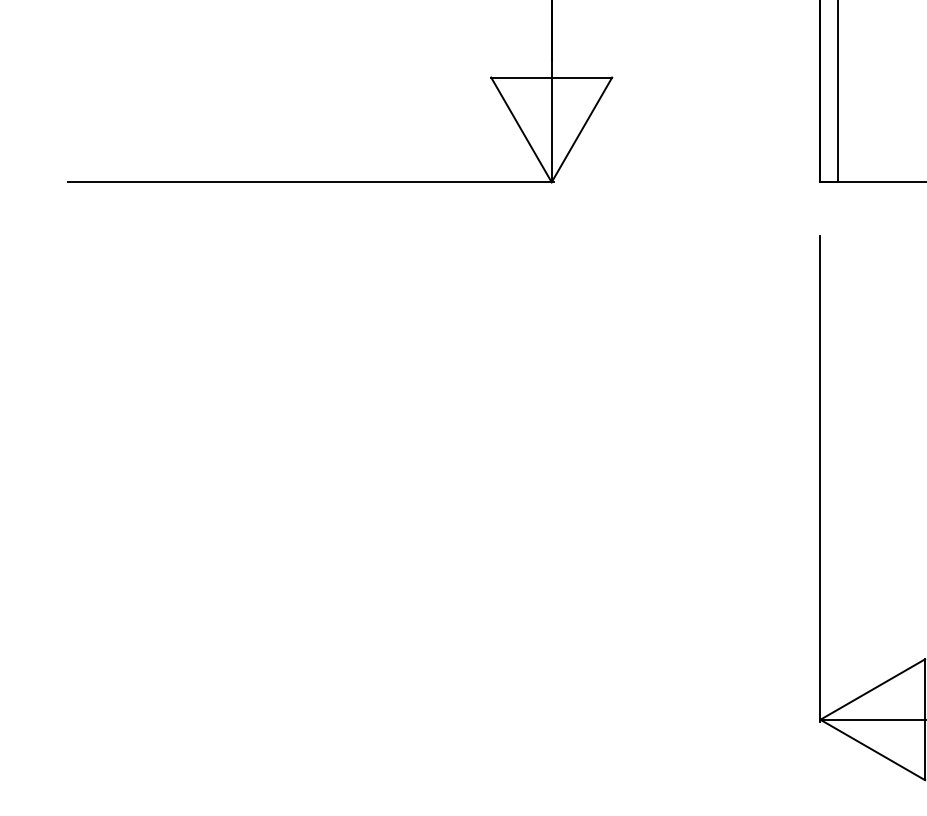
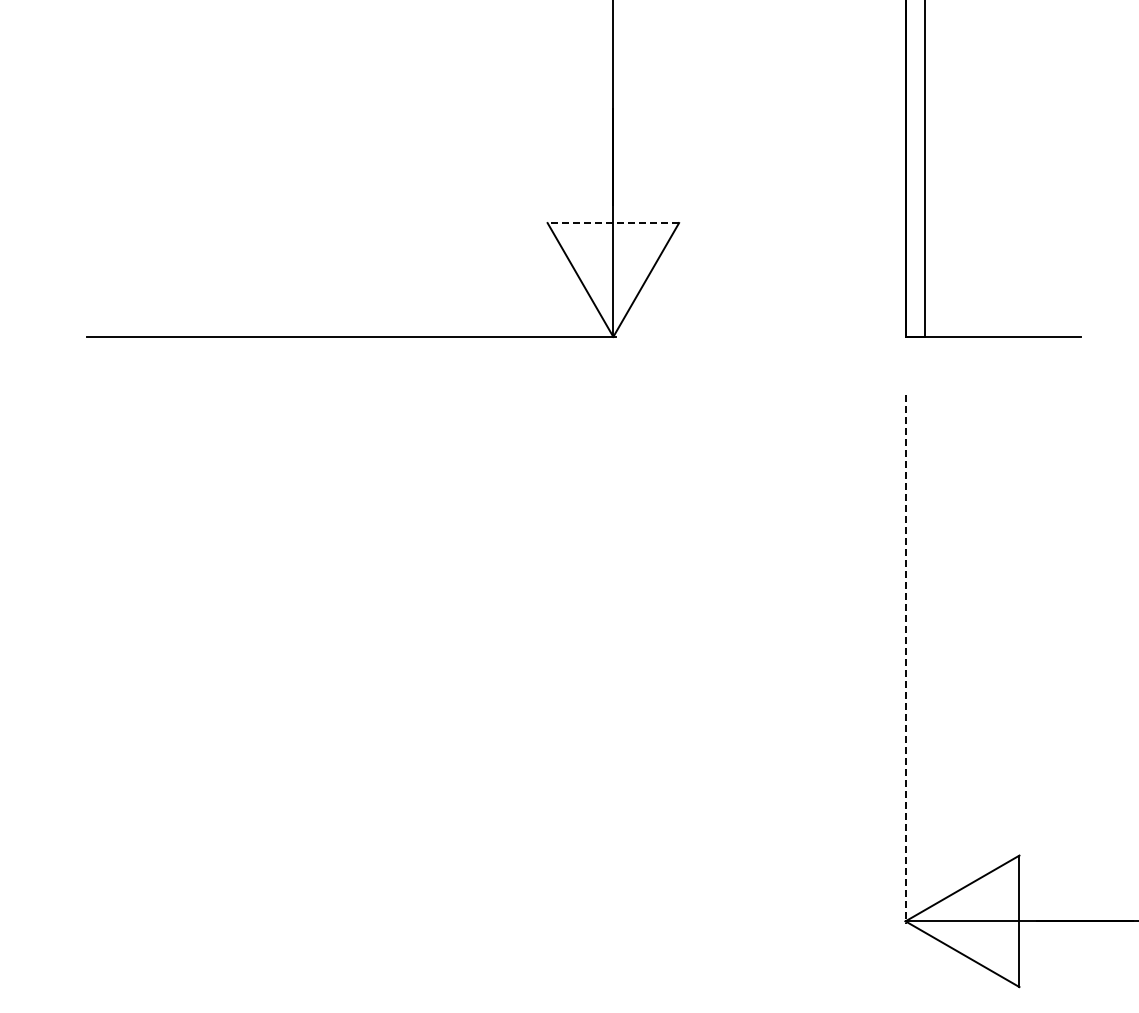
line: (551, 78) -> (613, 223), solid -> dashed
line: (820, 479) -> (905, 660), solid -> dashed

